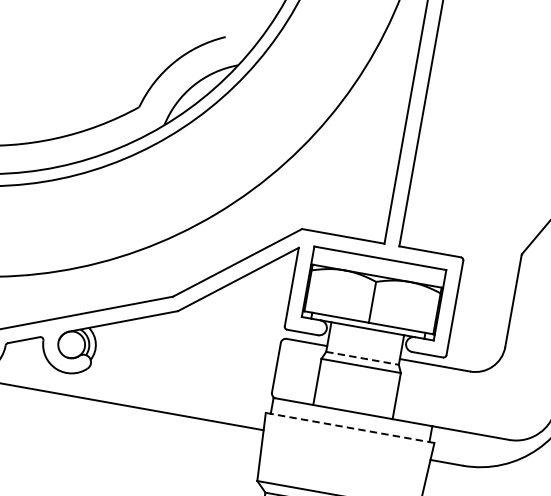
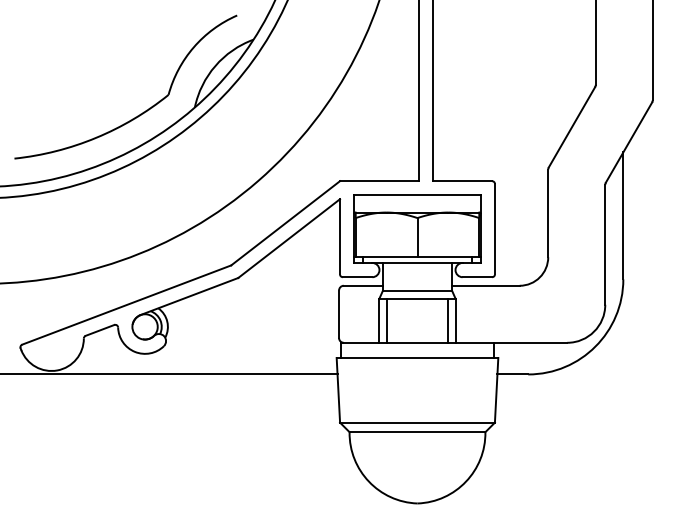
line: (362, 358) -> (417, 291), dashed -> solid
line: (324, 383) -> (386, 320), added
line: (389, 394) -> (448, 320), added
line: (350, 428) -> (417, 358), dashed -> solid

